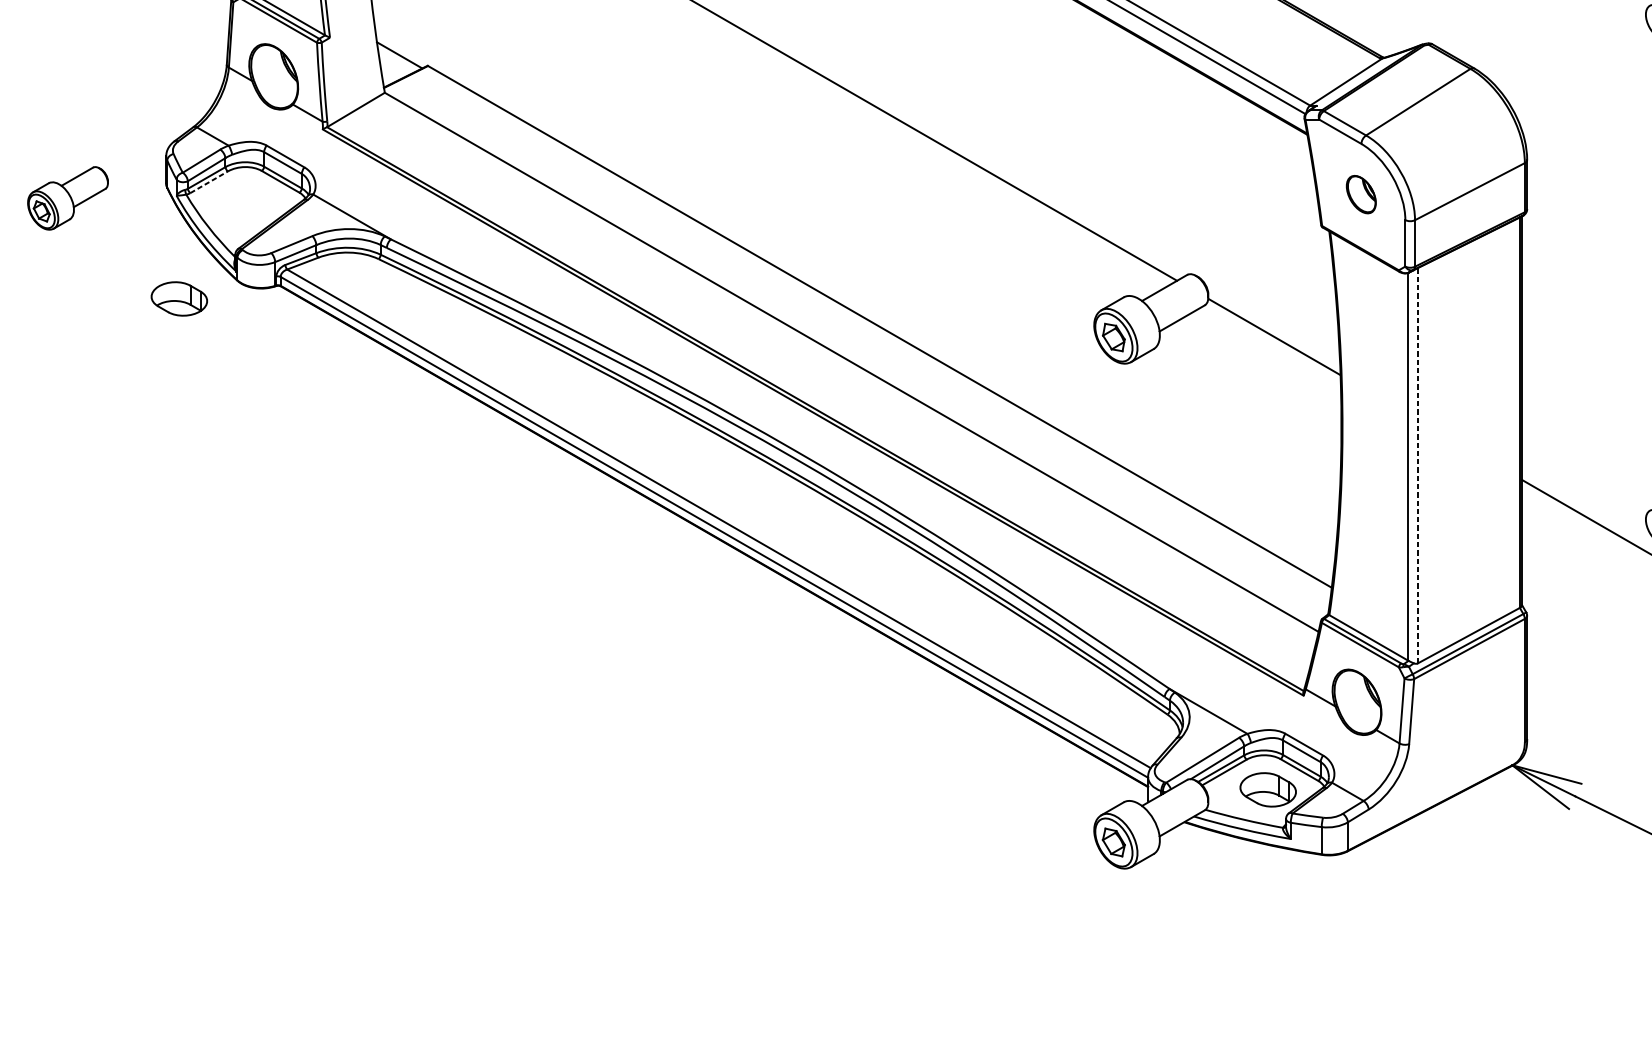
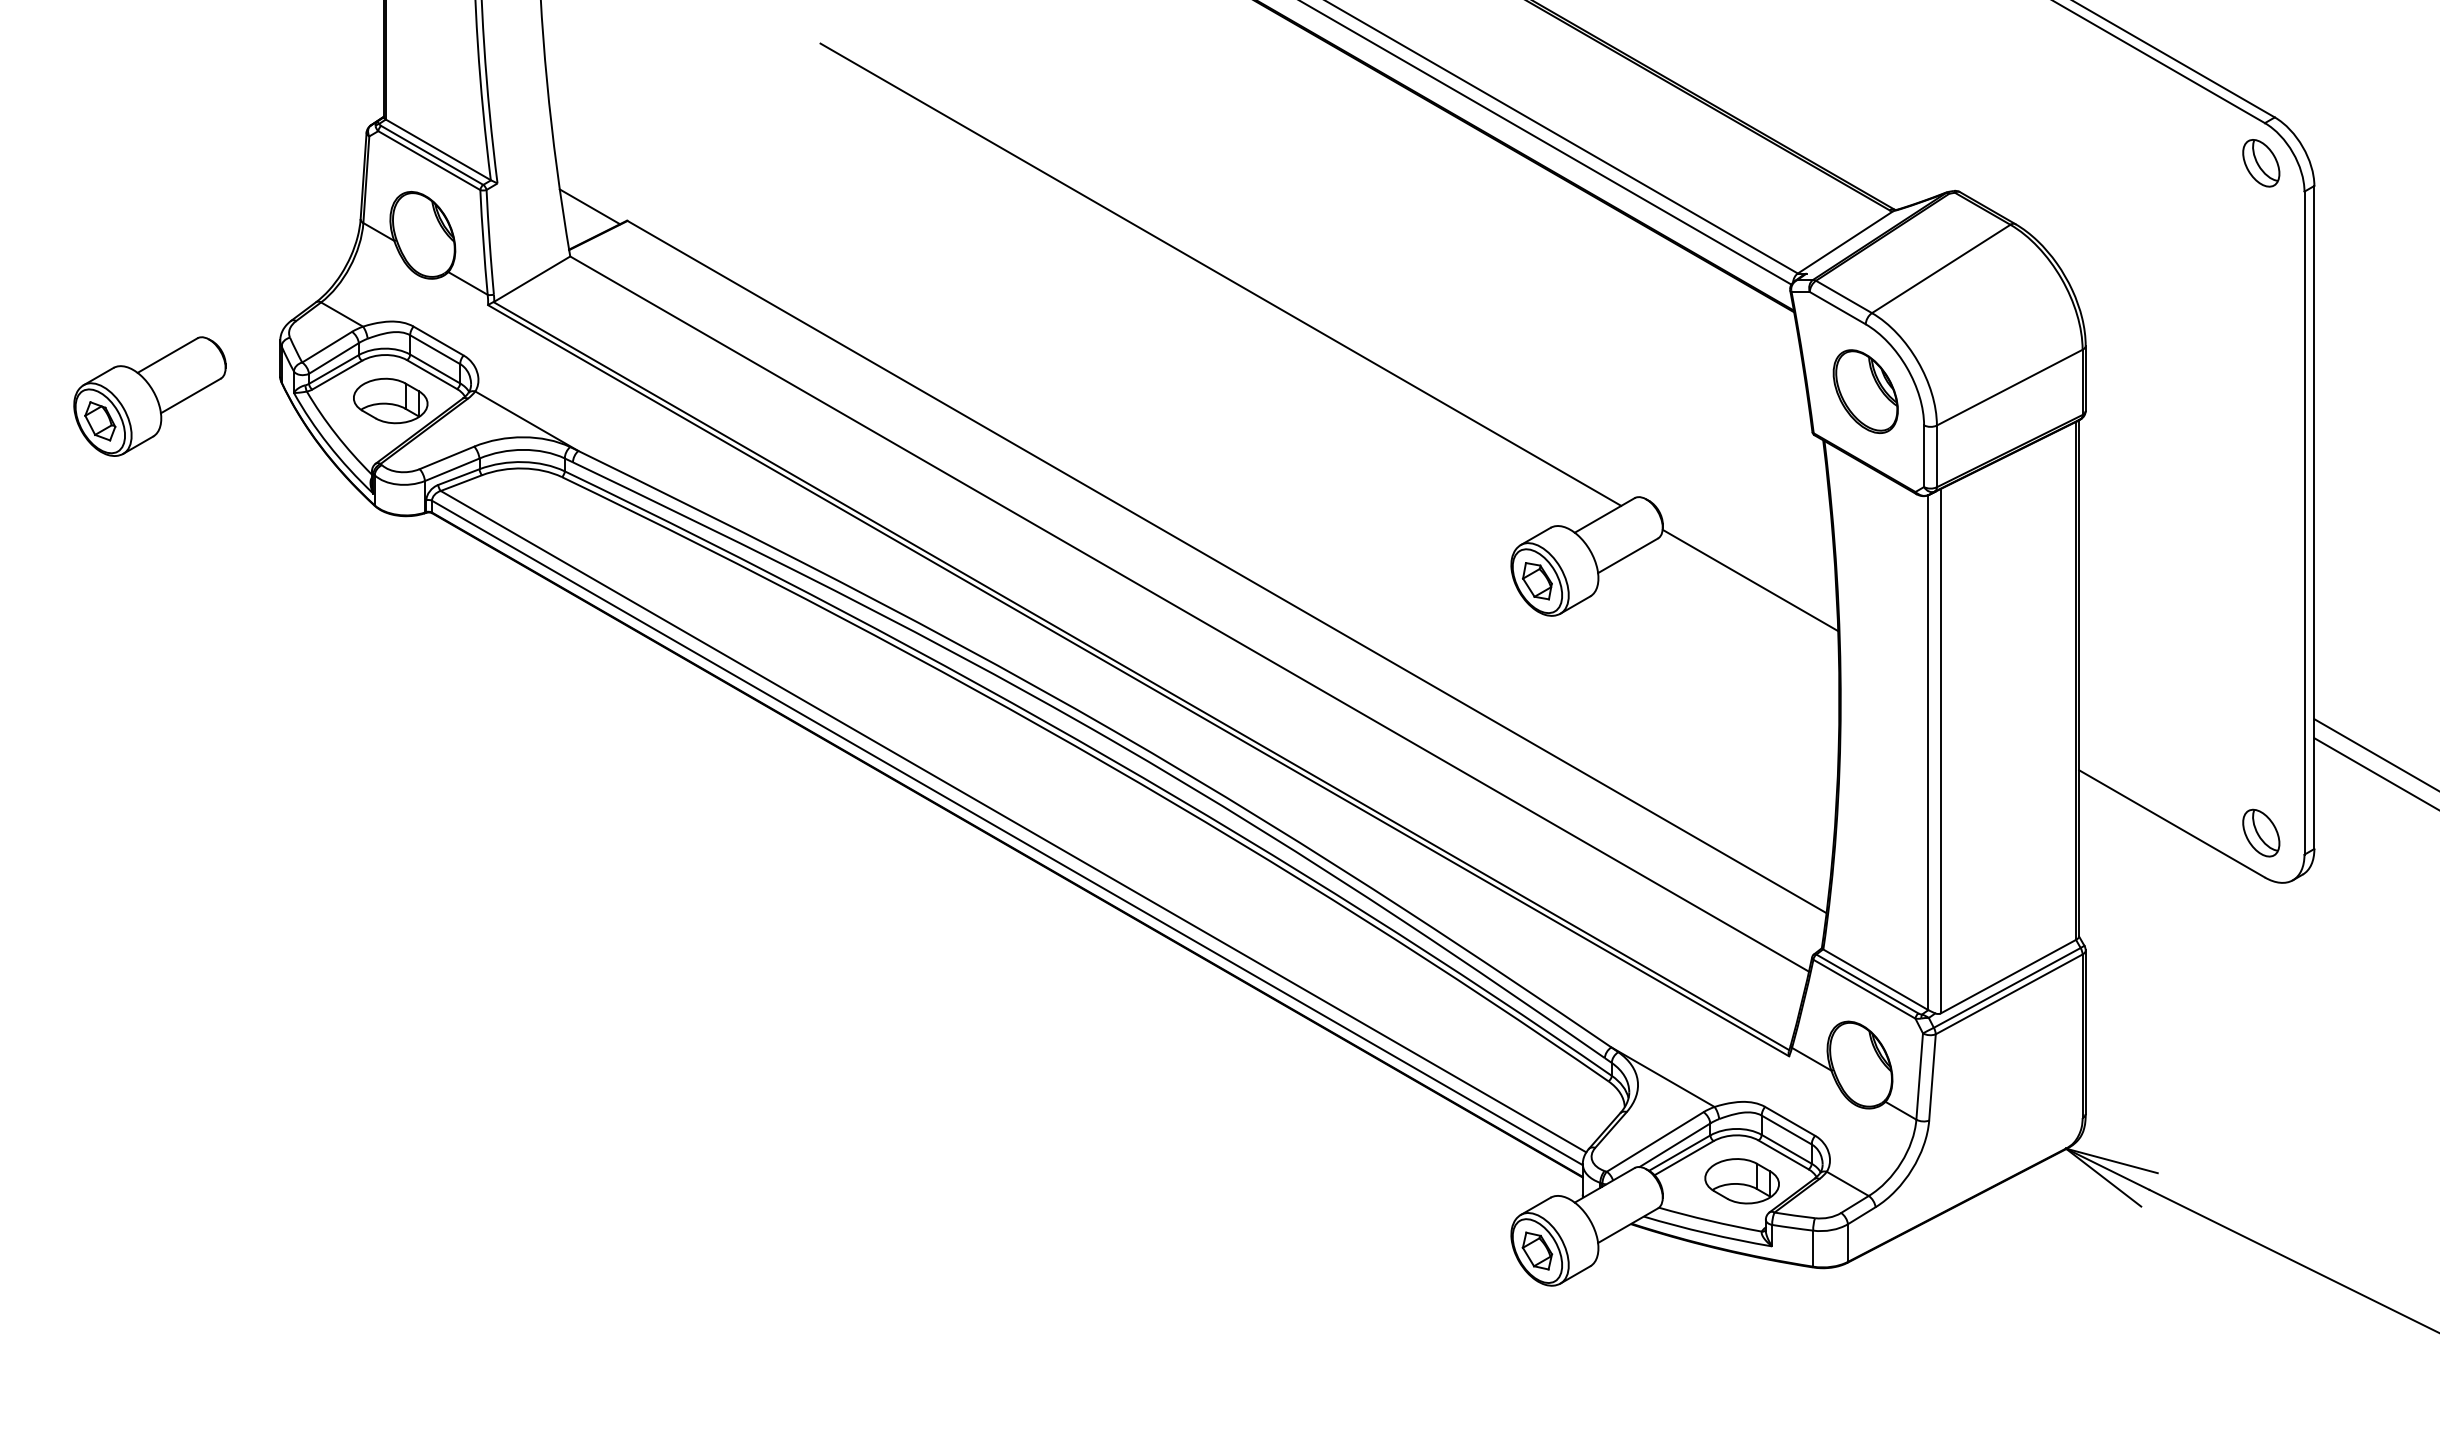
line: (209, 182) -> (337, 375), dashed -> solid
part: (1361, 194) -> (1865, 391), size x1.67
part: (67, 198) -> (149, 396), size x1.43
part: (179, 298) -> (390, 400), moved
line: (1417, 465) -> (1940, 750), dashed -> solid

